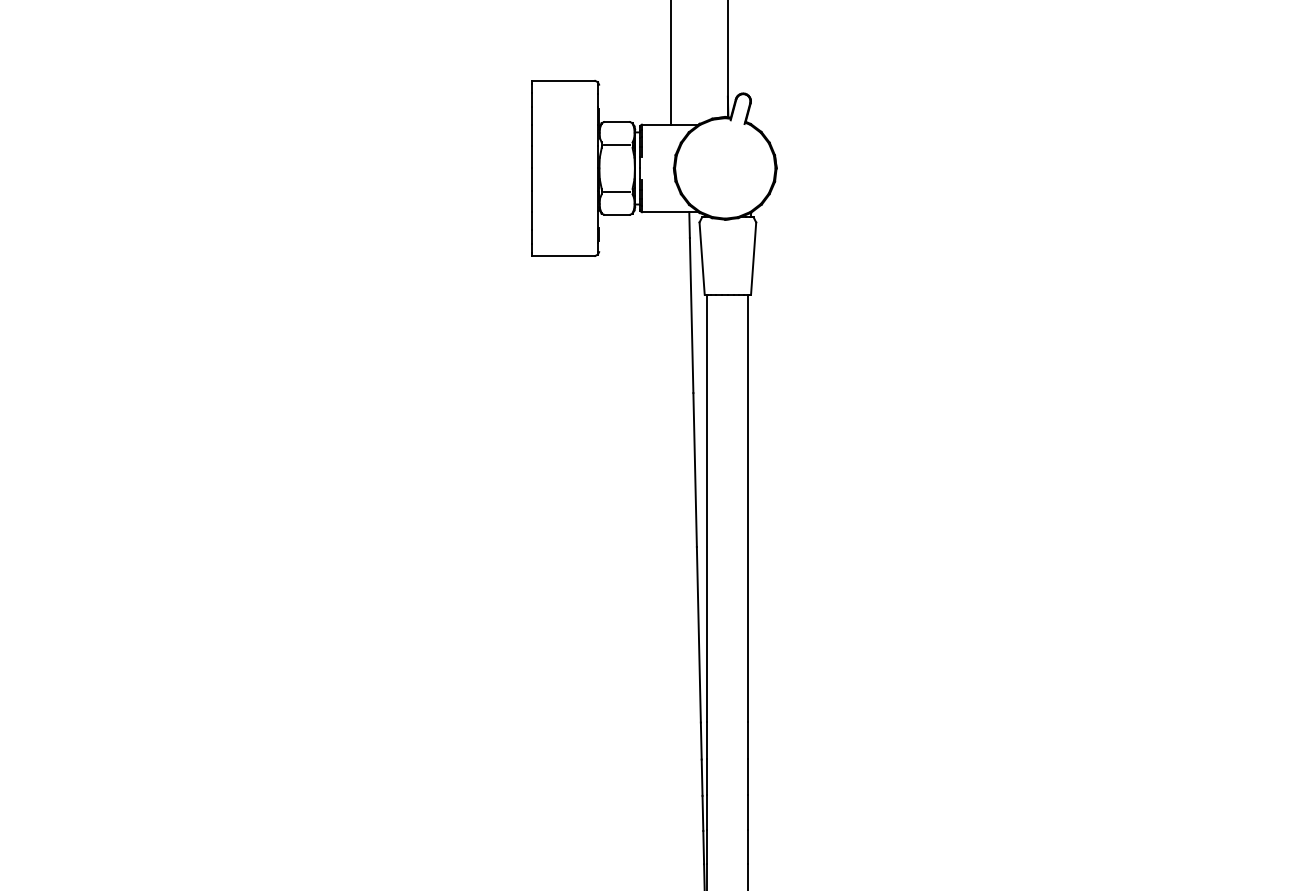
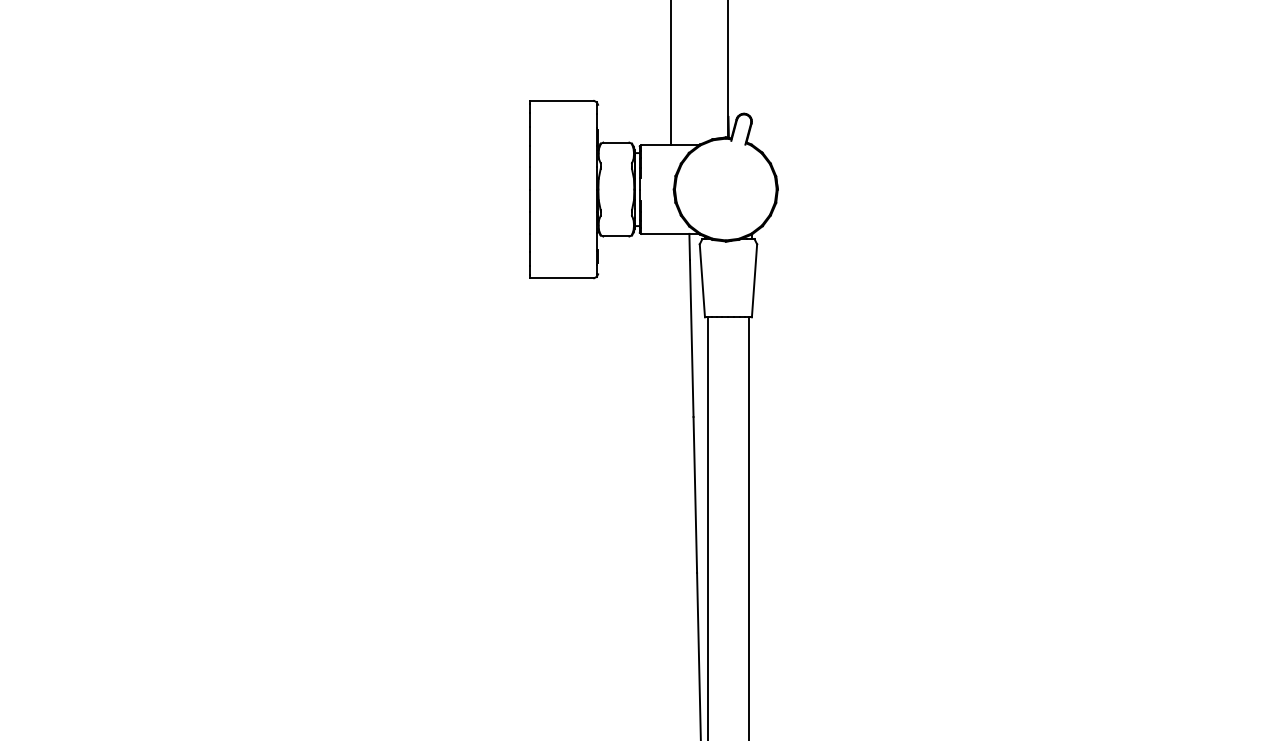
line: (617, 145) -> (616, 166), removed
line: (617, 191) -> (616, 212), removed

